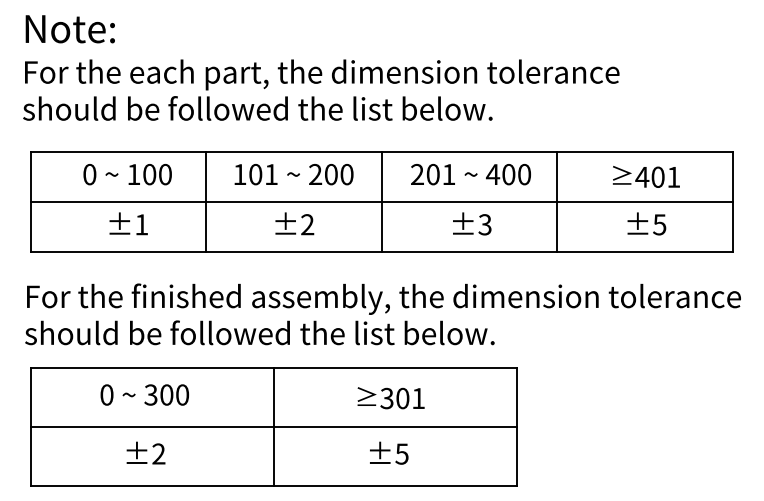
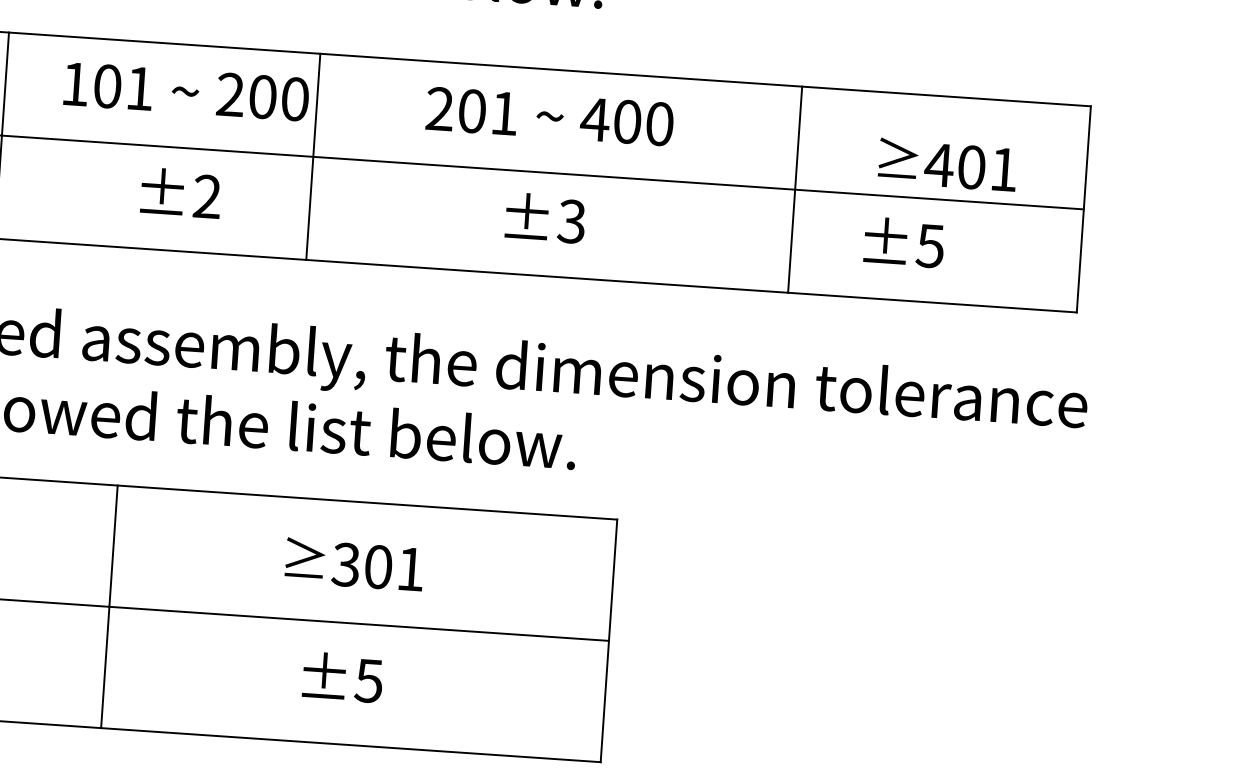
text: (646, 176) -> (948, 164), moved
line: (381, 201) -> (312, 155), moved
line: (557, 201) -> (795, 188), moved

